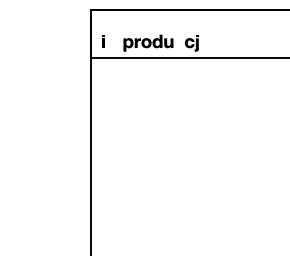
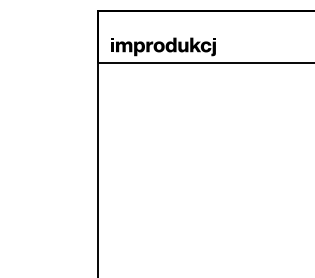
fill: (179, 40) -> (195, 44), added
fill: (113, 42) -> (123, 46), added

